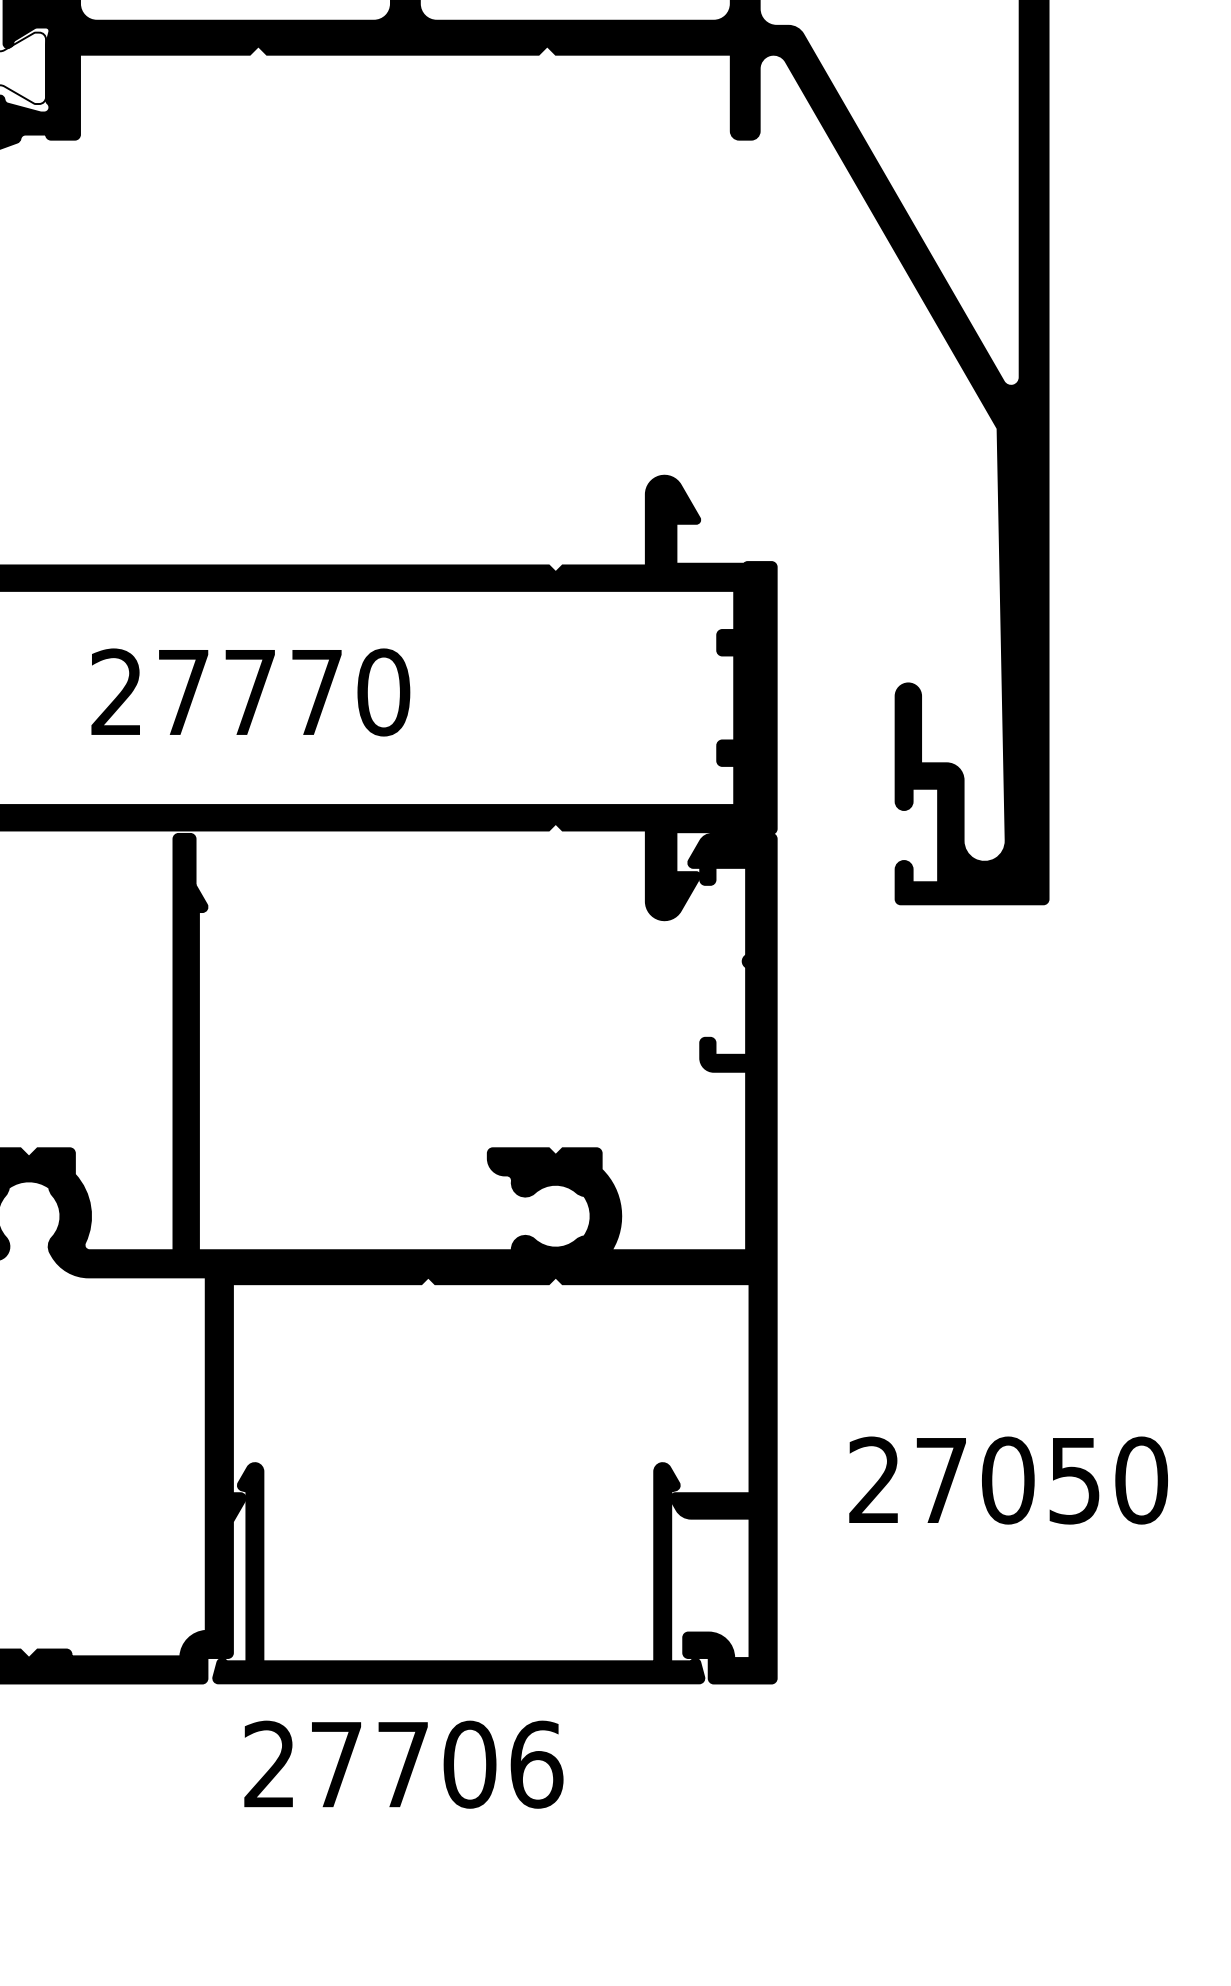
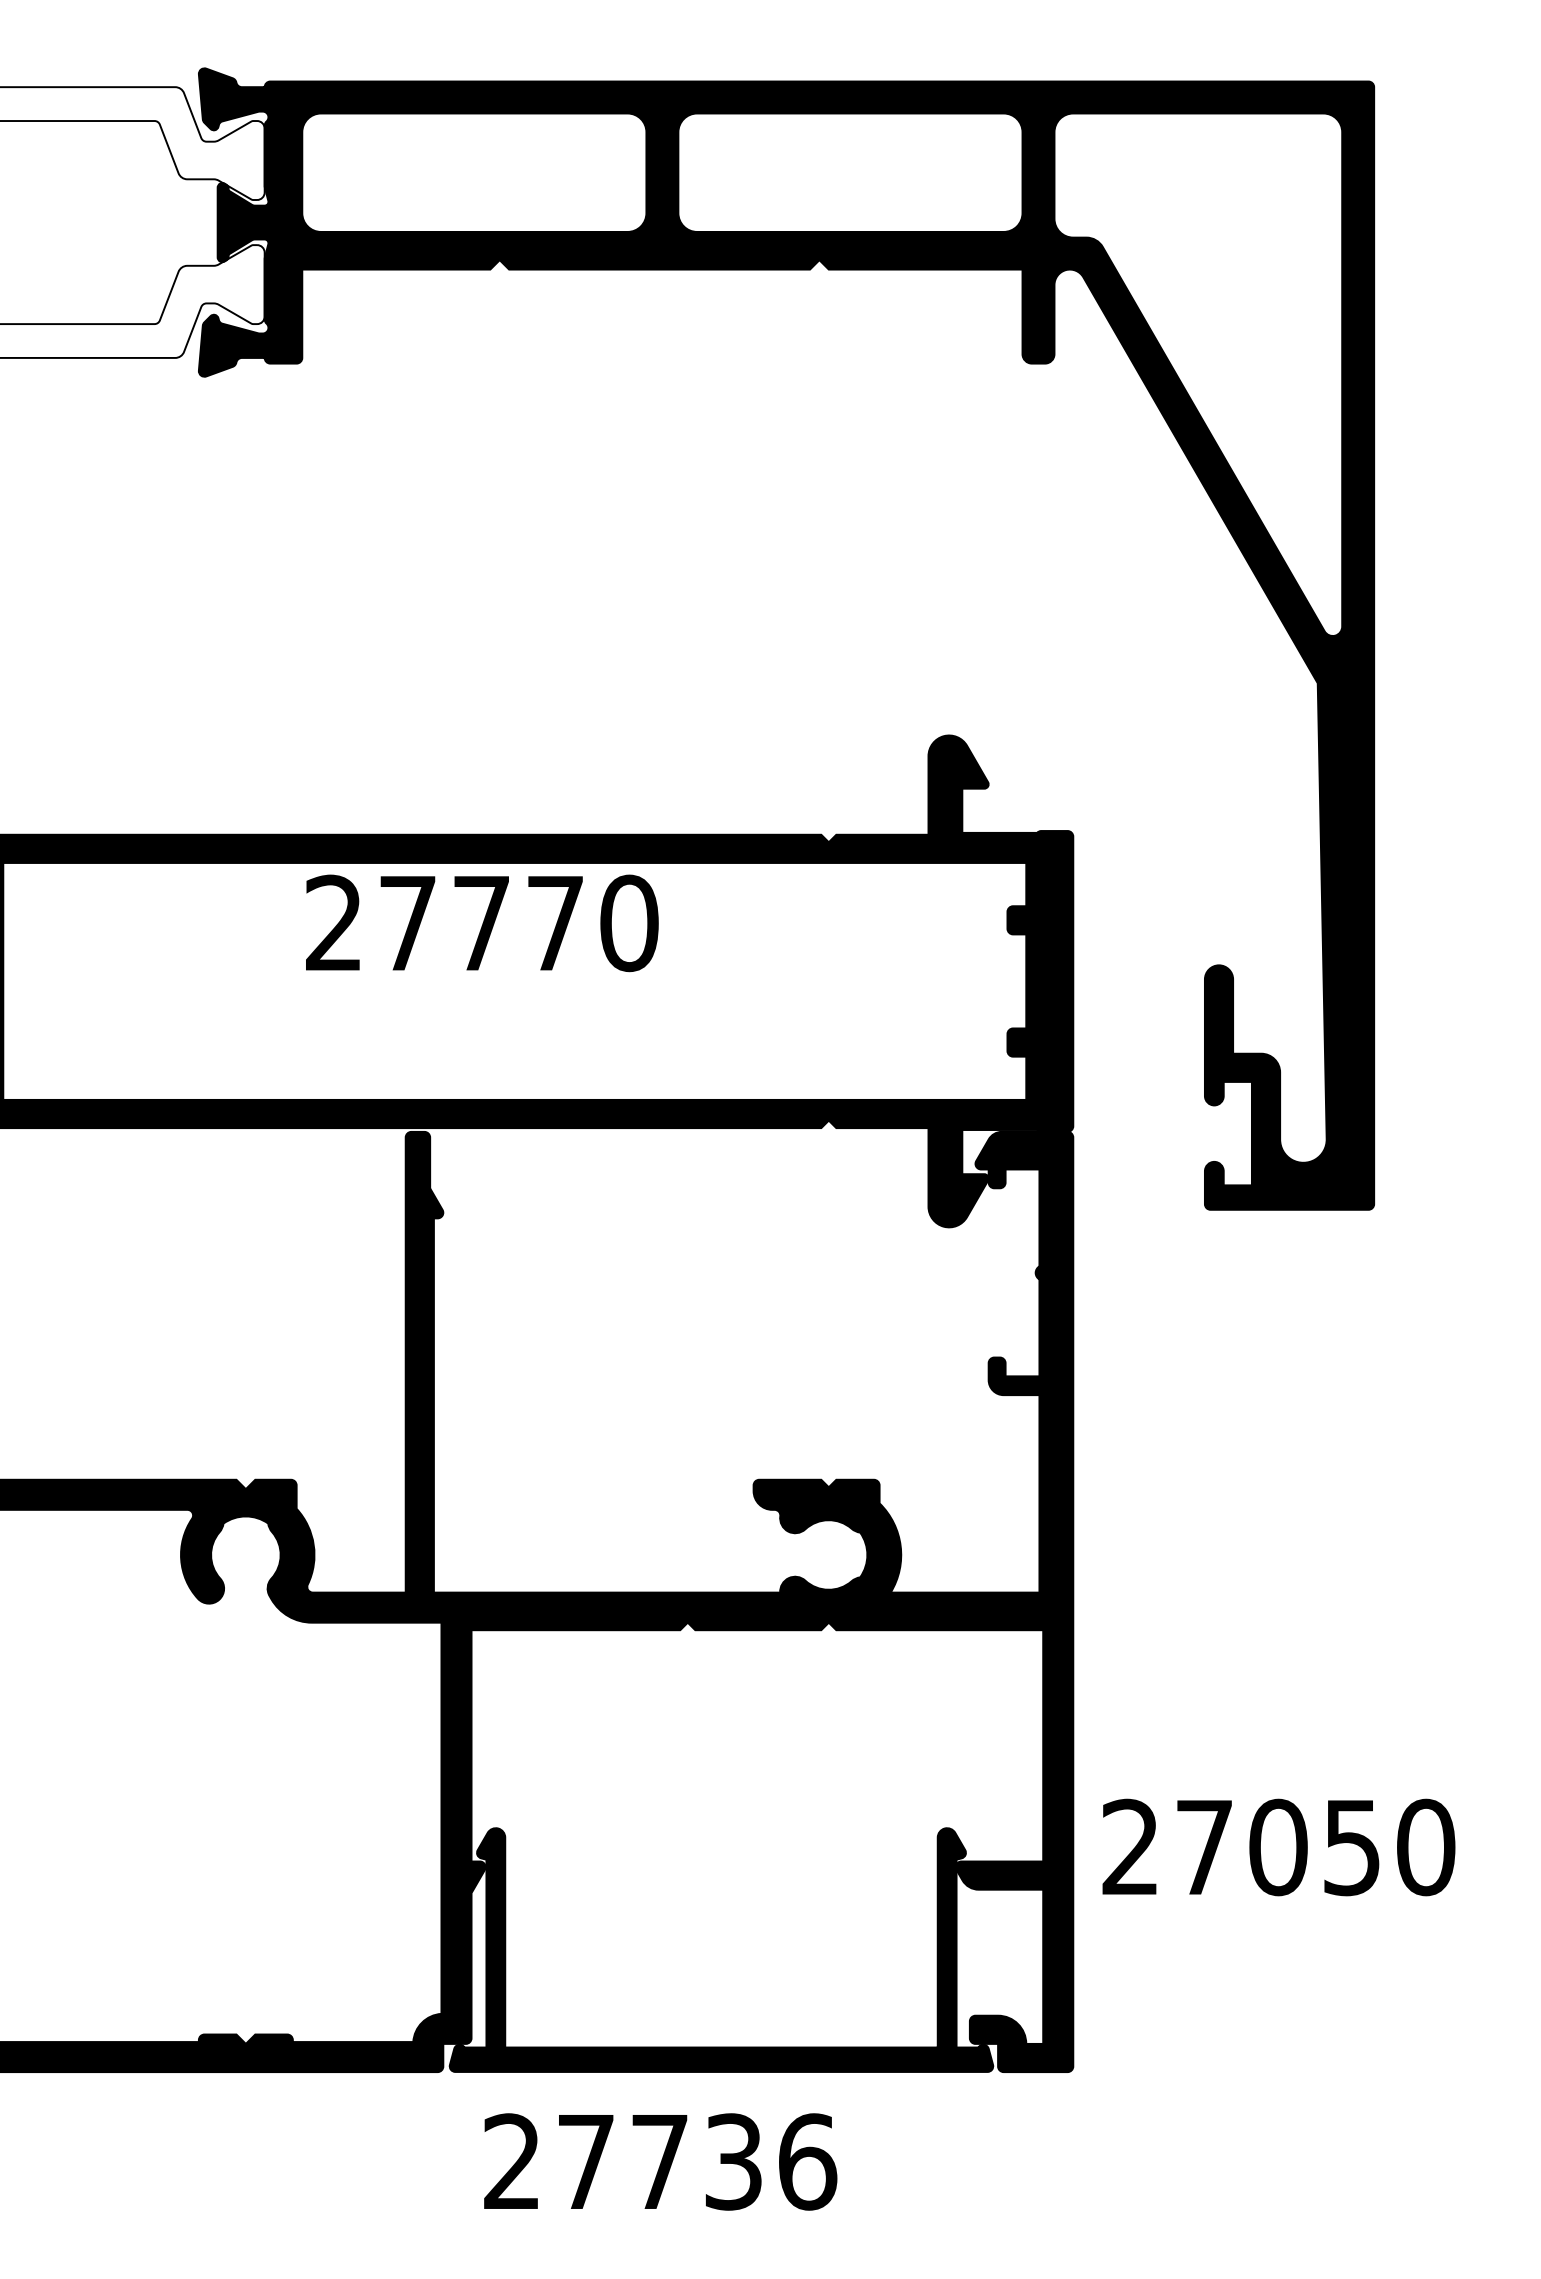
text: (250, 692) -> (482, 923), moved
text: (1008, 1480) -> (1278, 1847), moved
text: (469, 1764) -> (733, 2161), 27706 -> 27736

